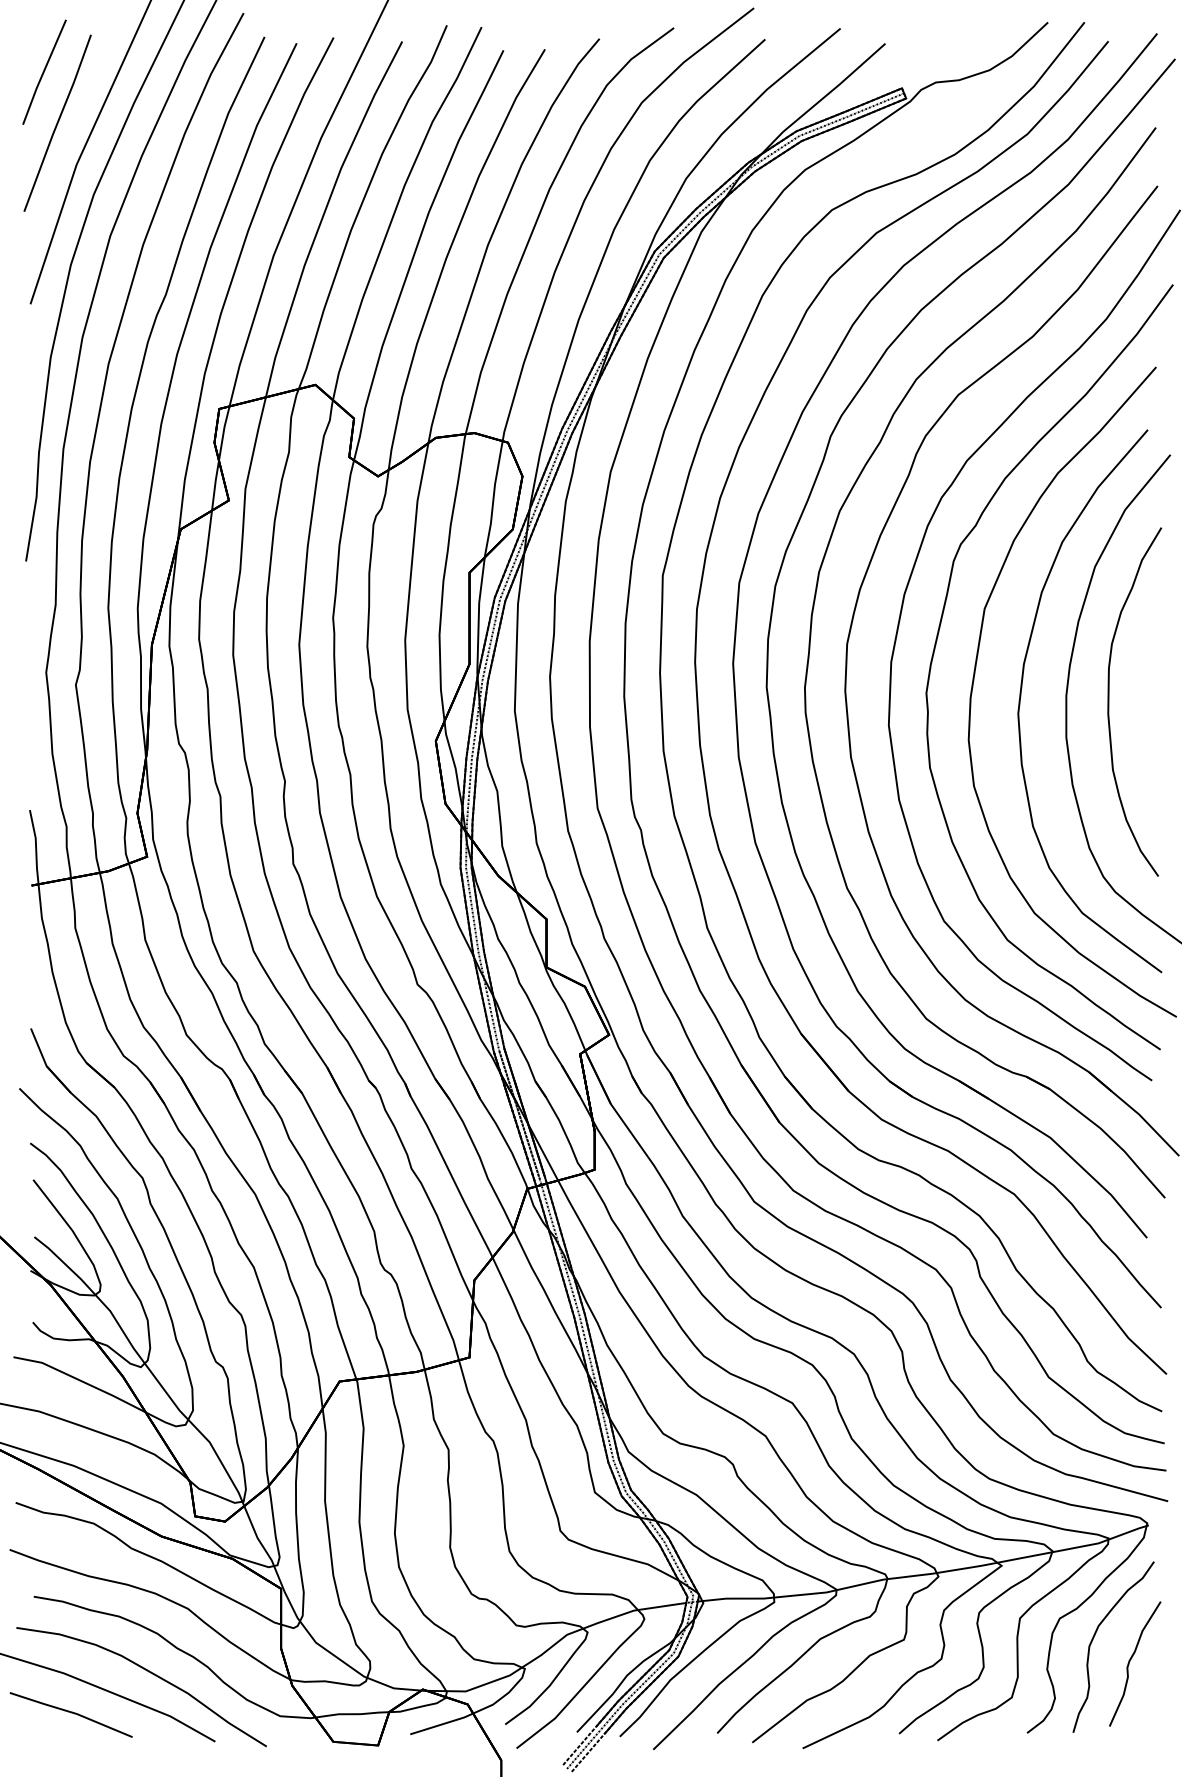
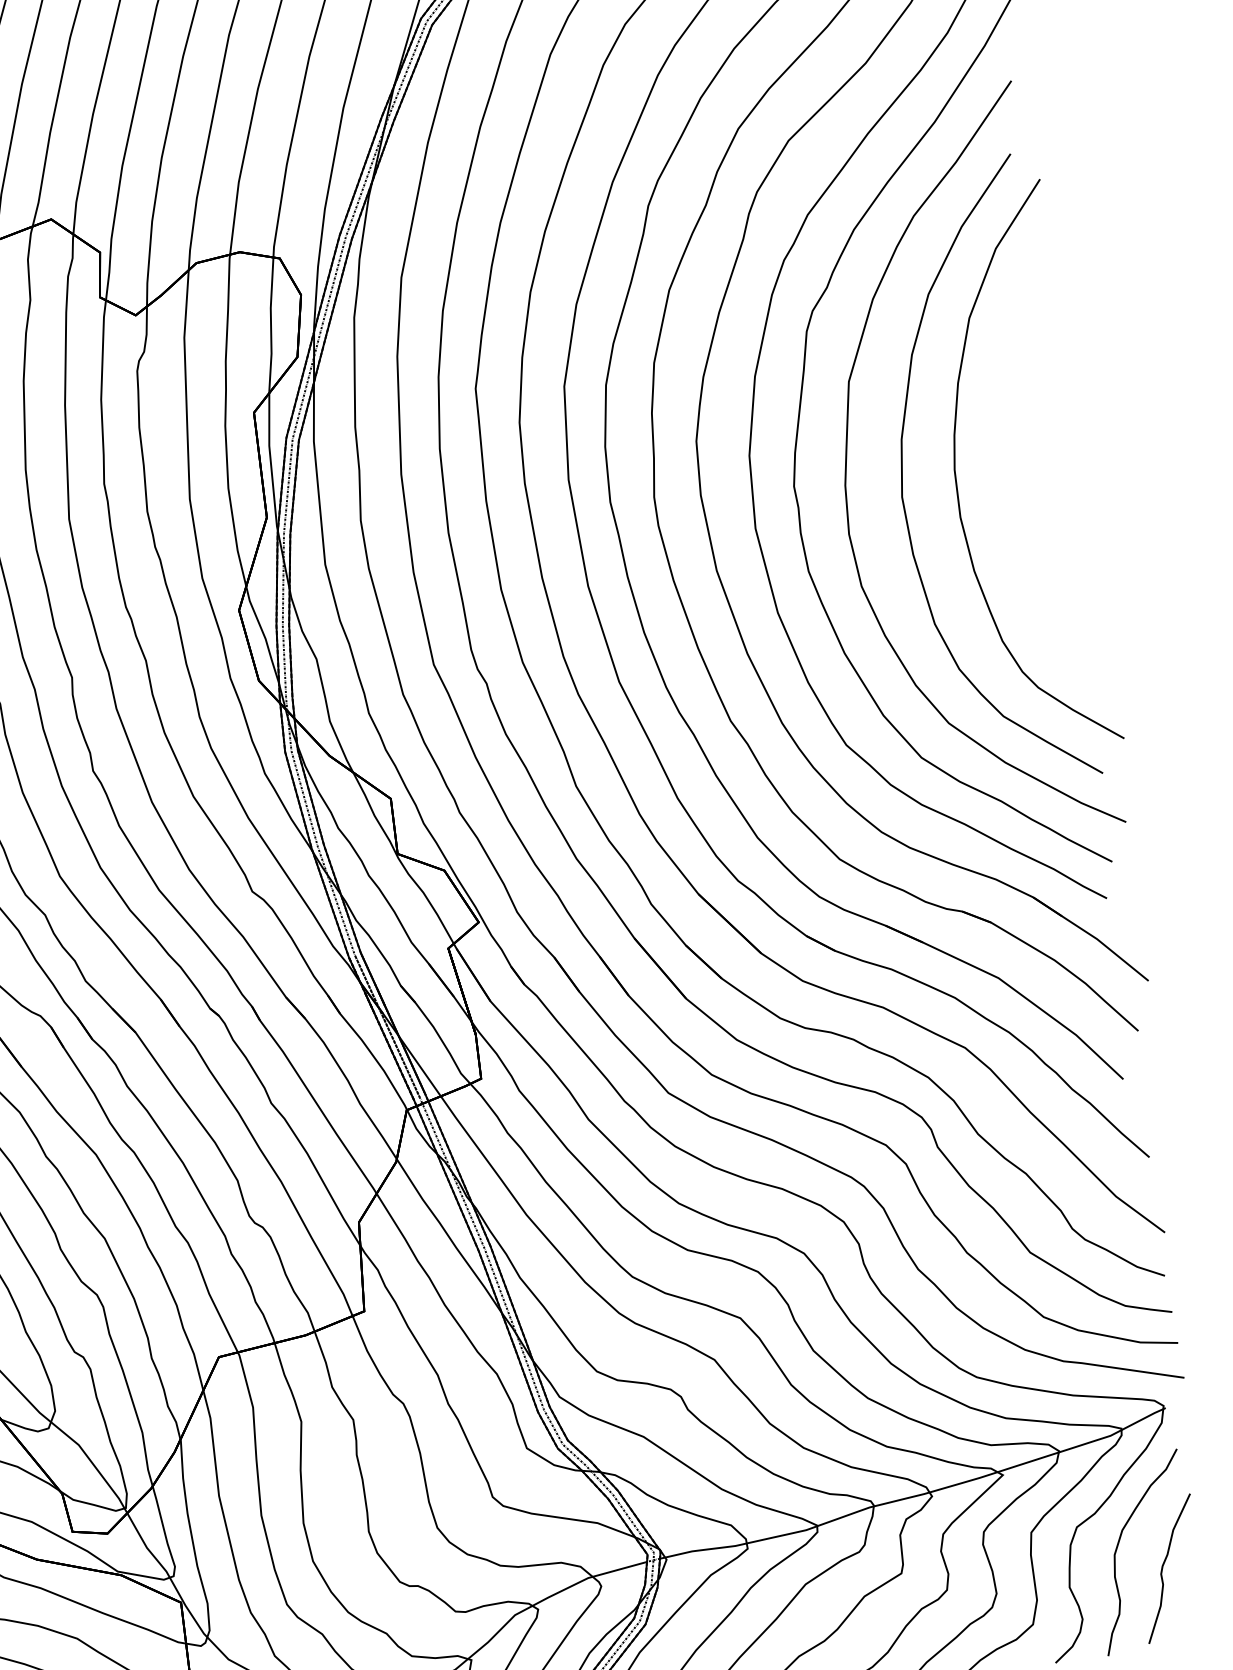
curve: (1109, 701) -> (1004, 470), removed

